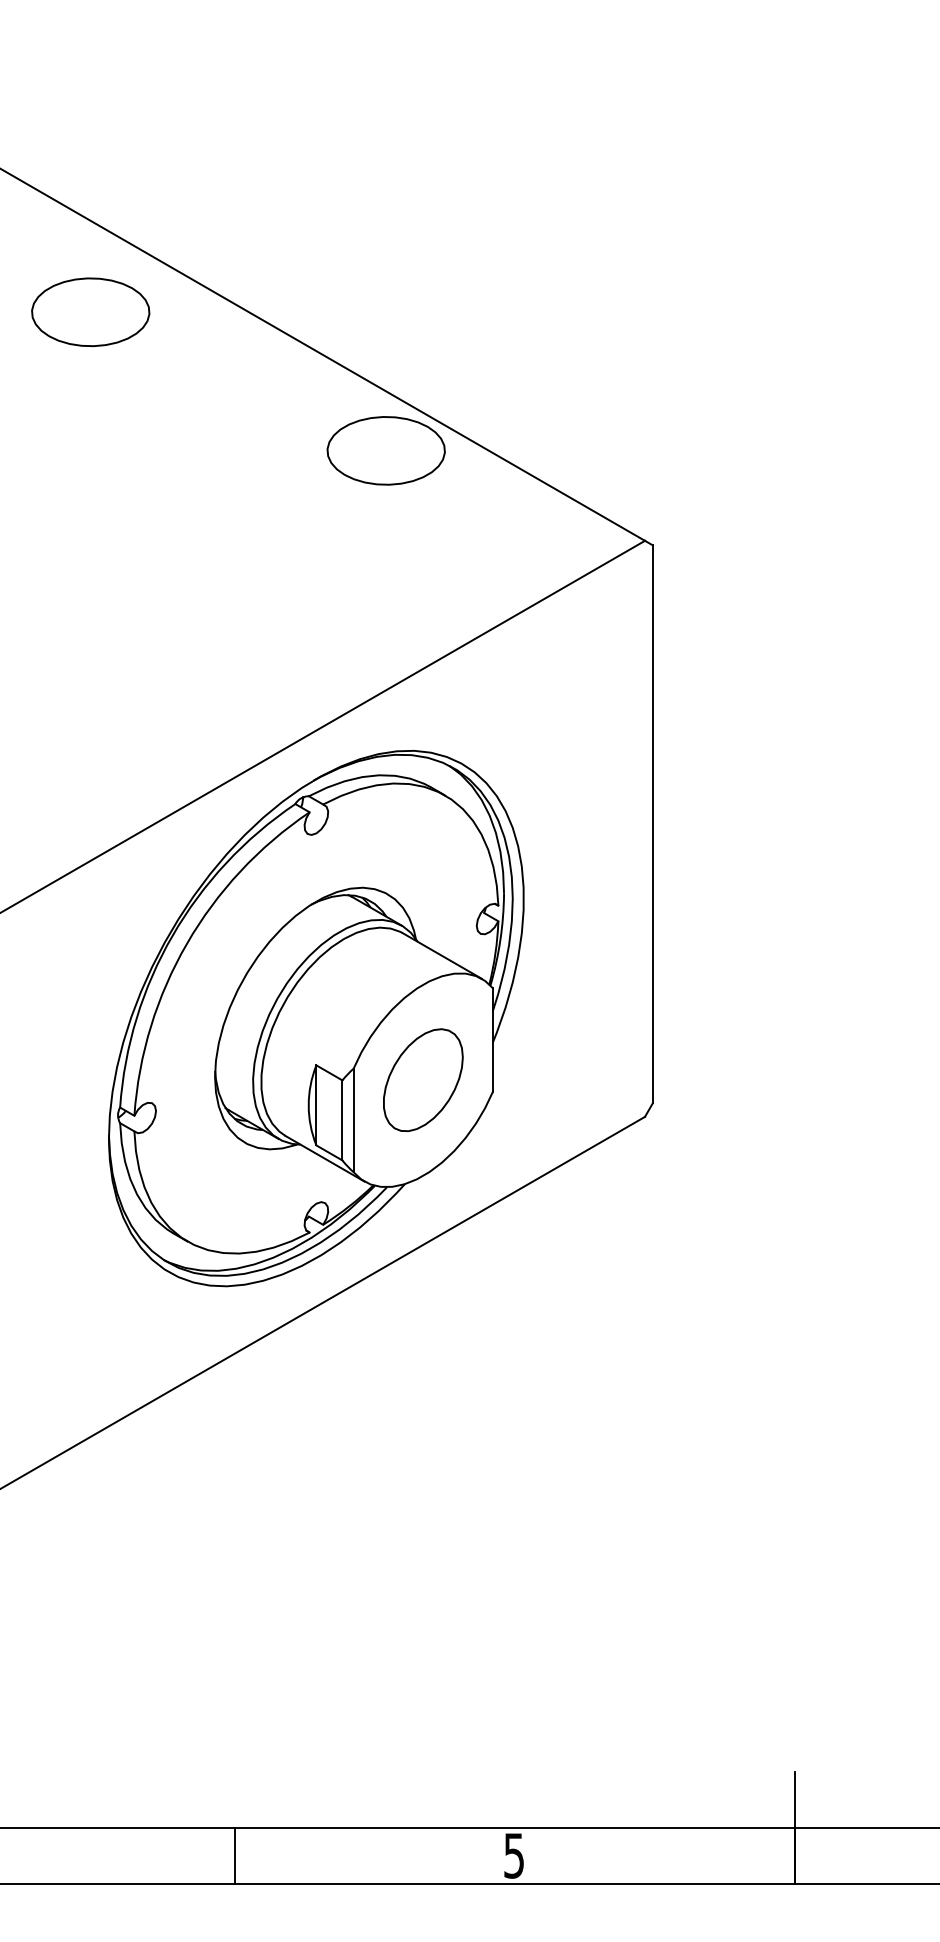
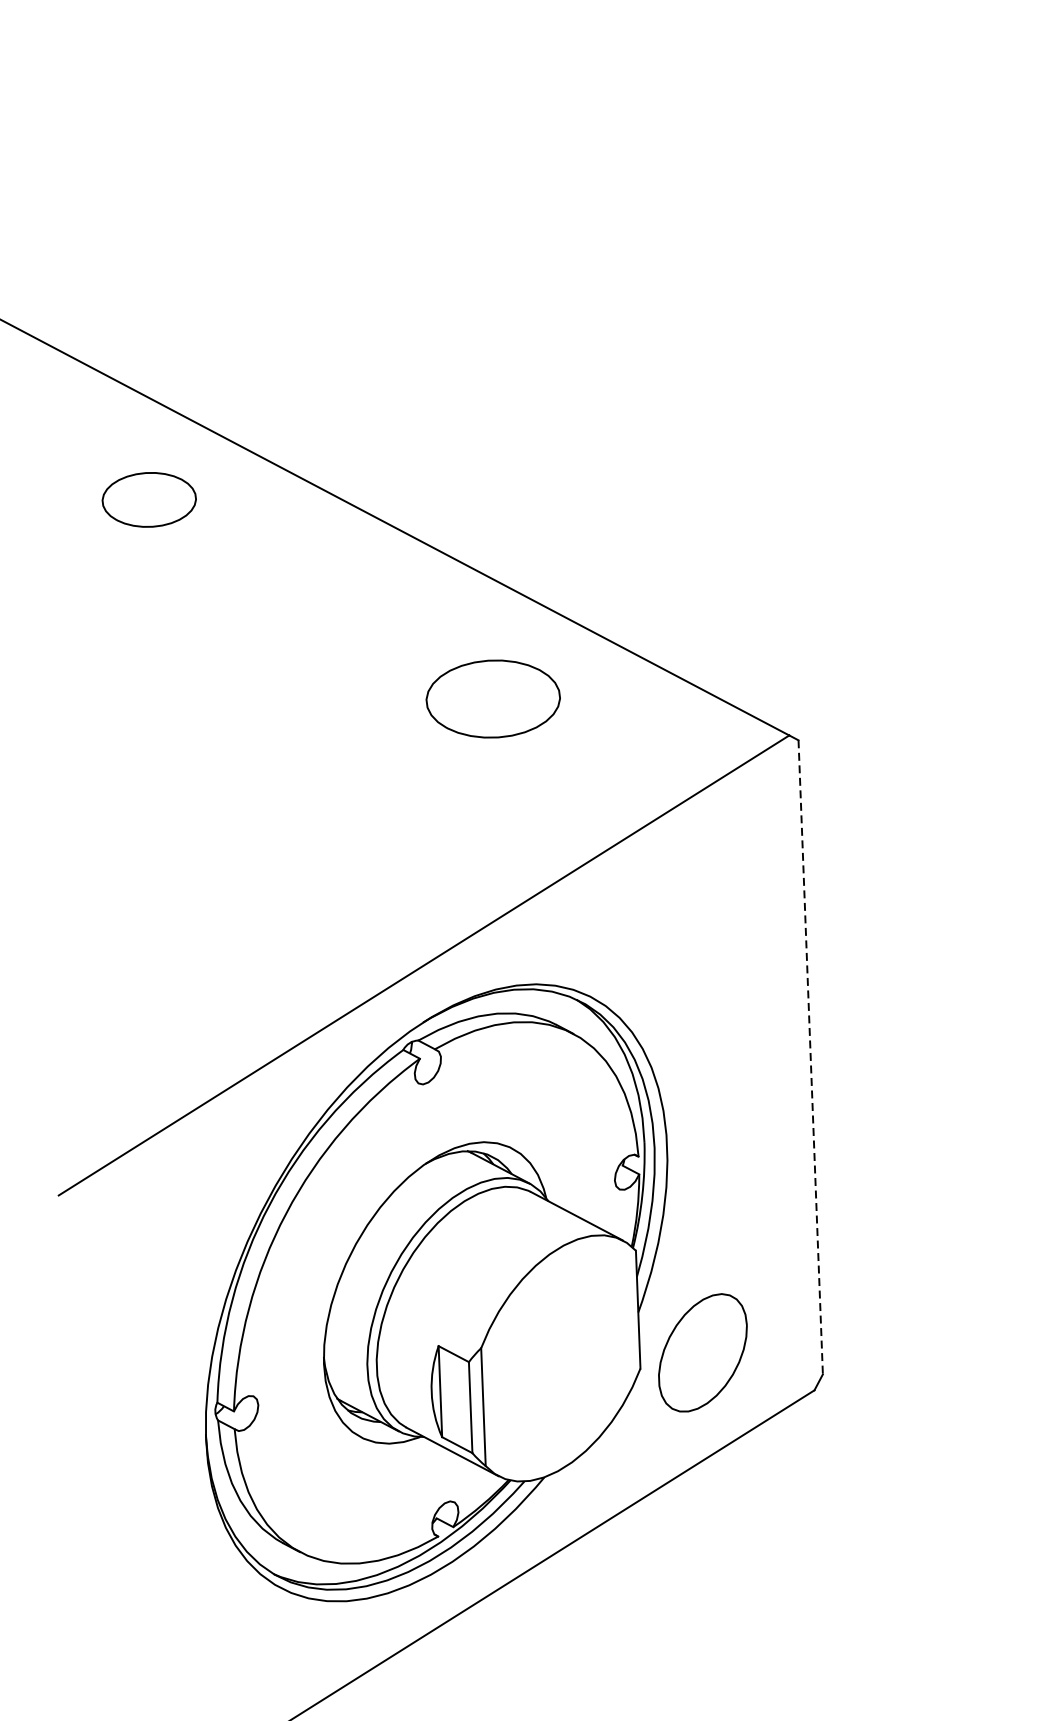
part: (90, 312) -> (148, 500), size x0.7
part: (385, 450) -> (492, 698), moved
line: (652, 824) -> (810, 1057), solid -> dashed
part: (423, 1080) -> (703, 1353), moved

